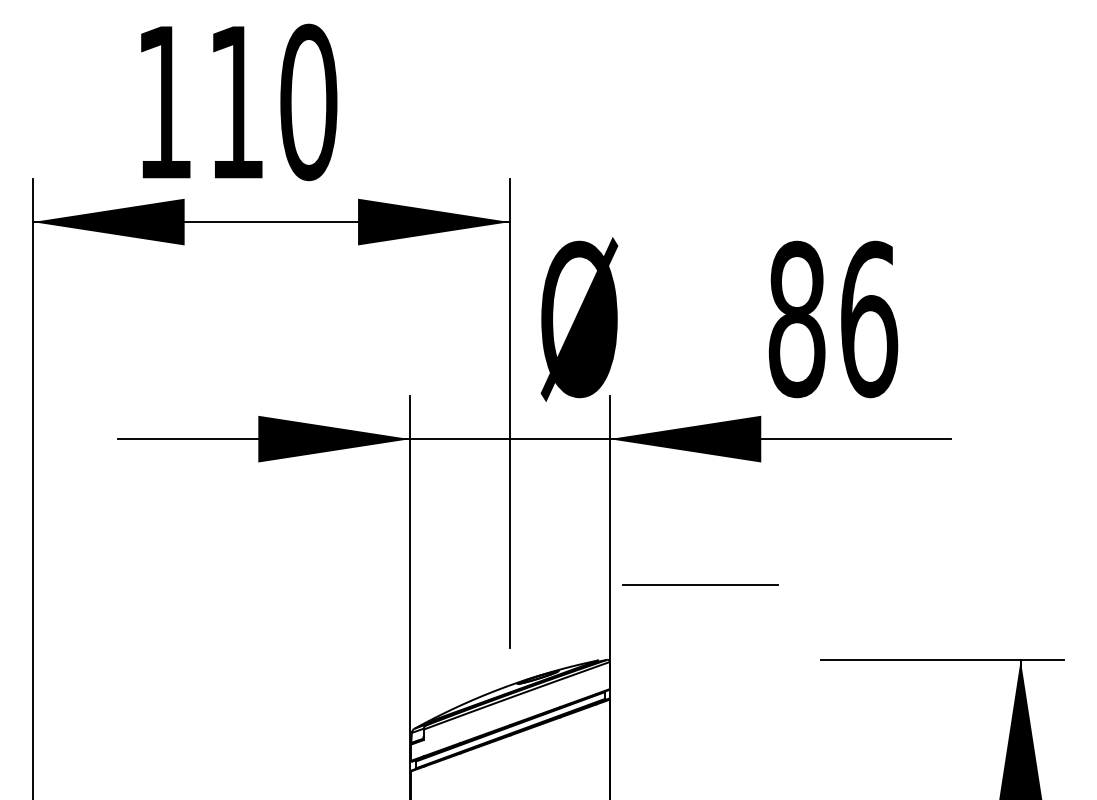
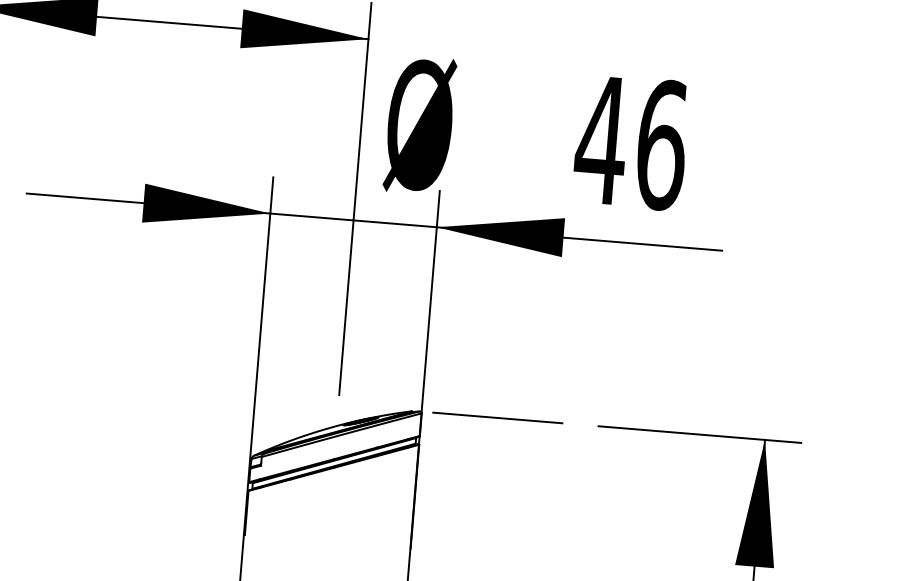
text: (796, 319) -> (601, 140), 86 -> 46
line: (700, 584) -> (497, 417), moved

